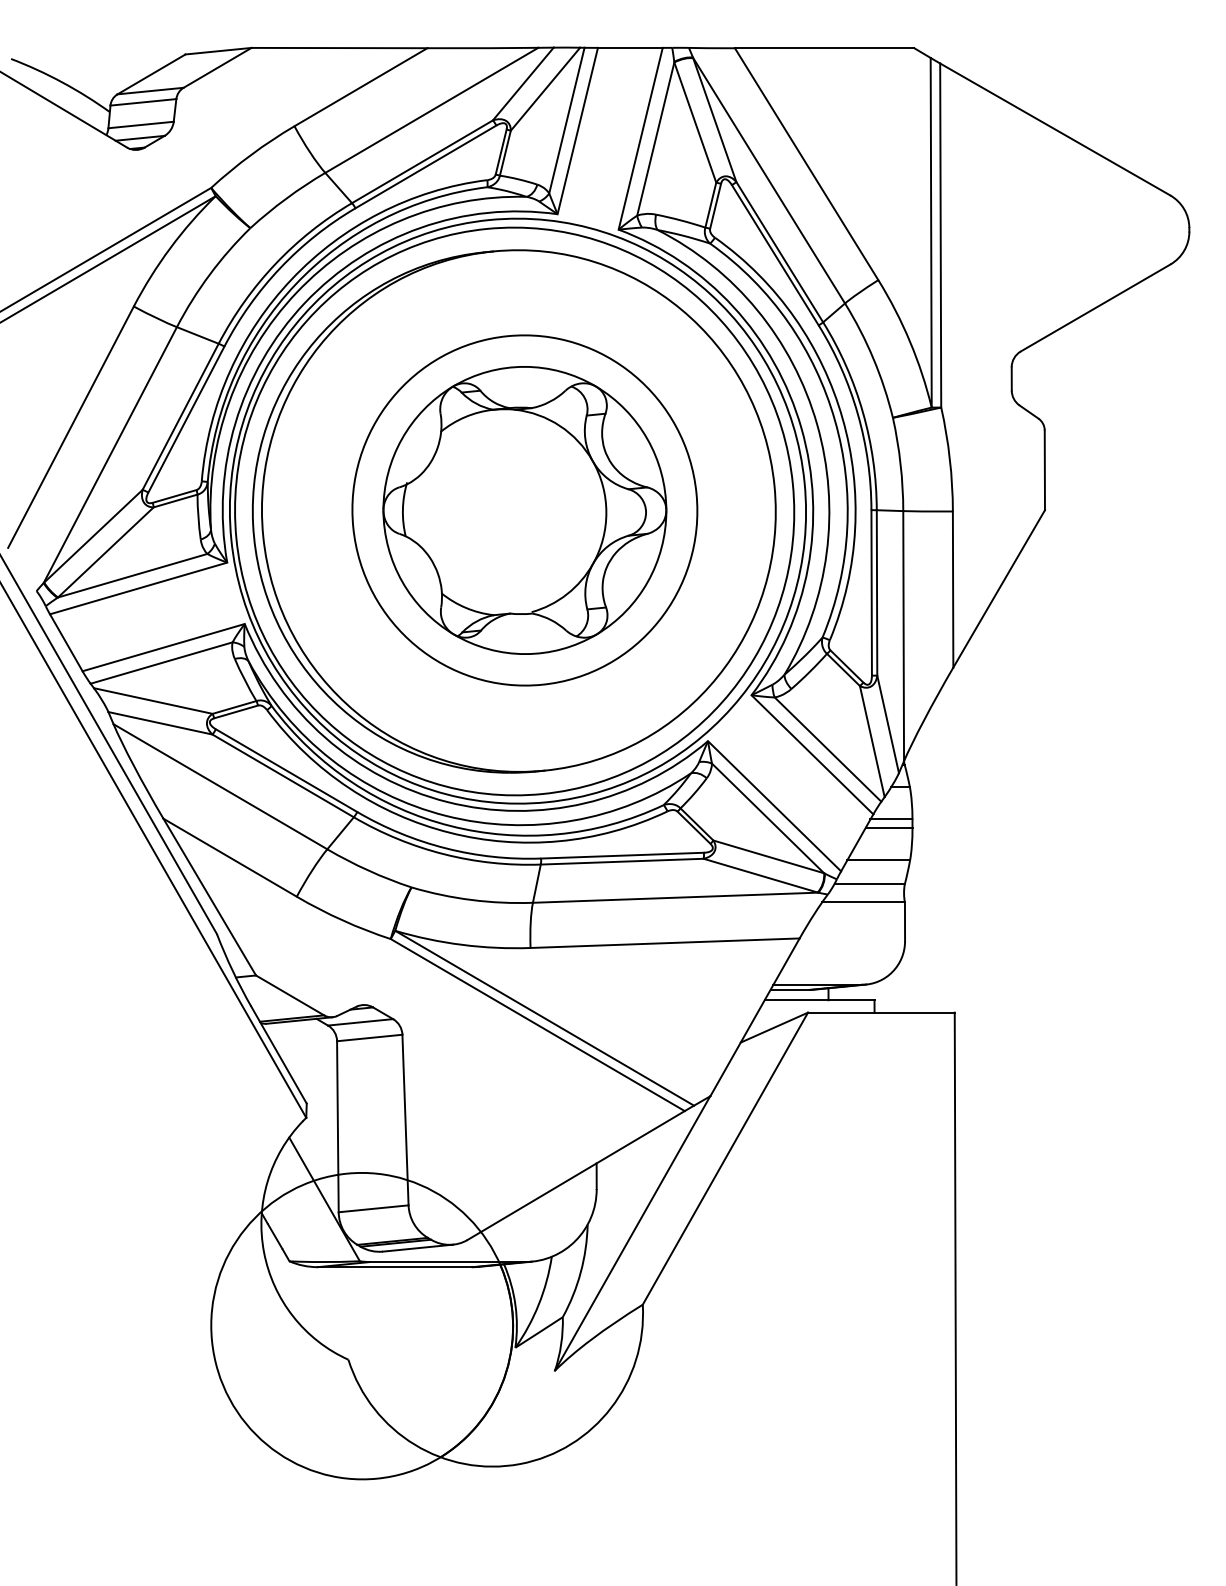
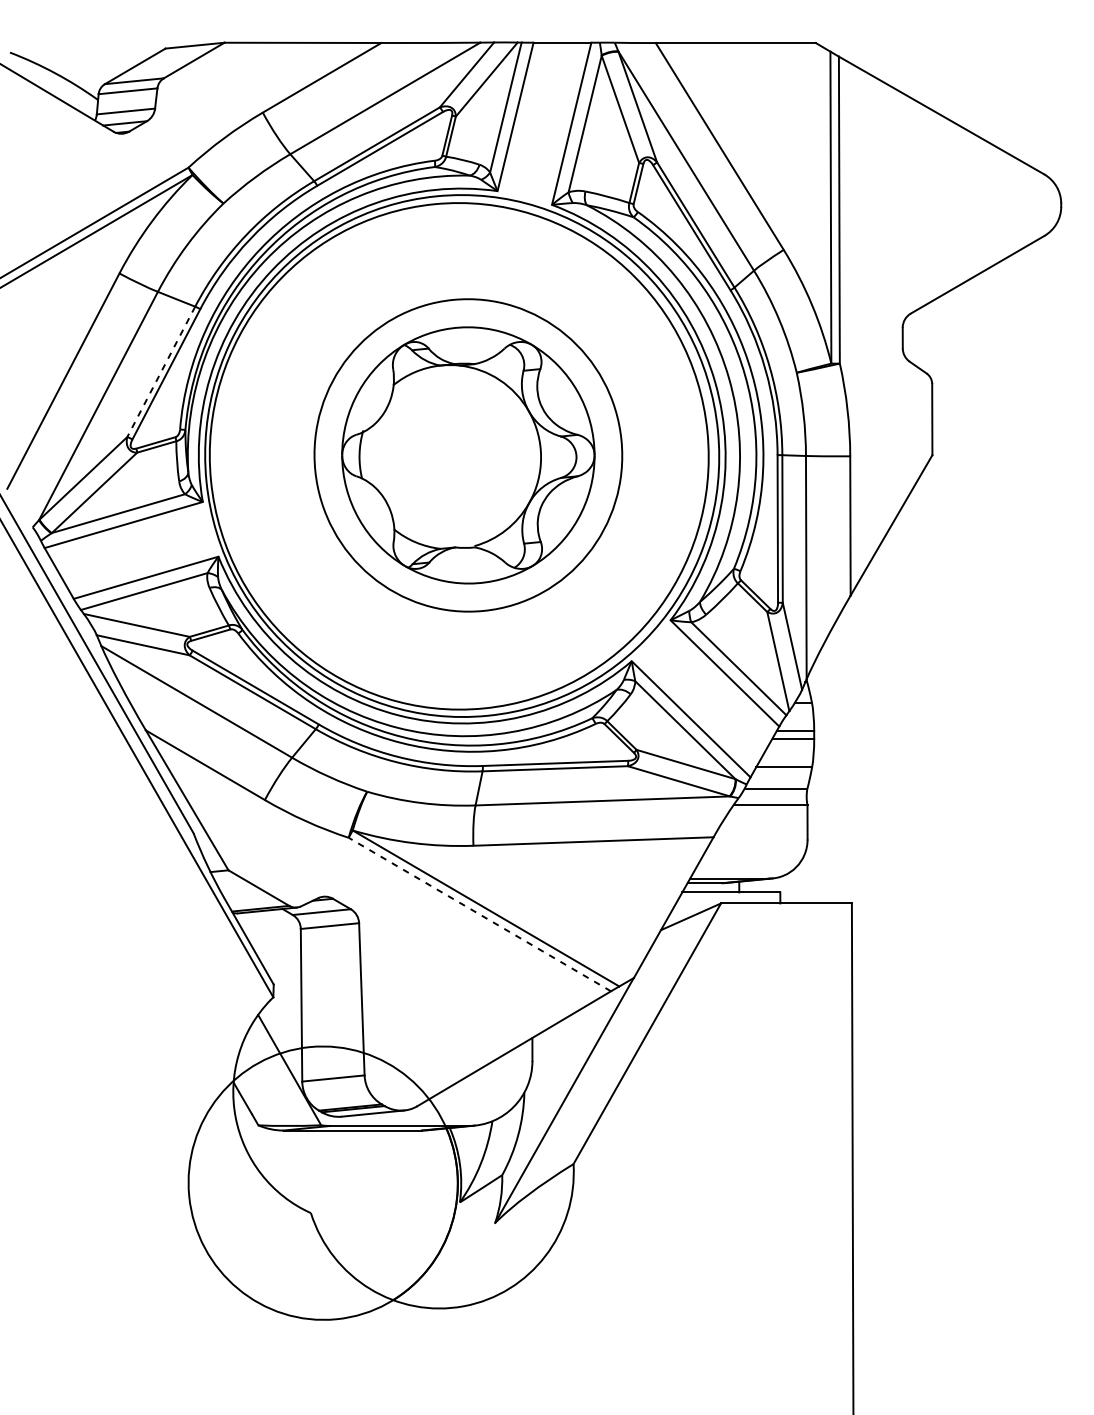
line: (180, 417) -> (161, 372), solid -> dashed
part: (514, 511) -> (459, 456), removed
line: (537, 1024) -> (479, 914), solid -> dashed

